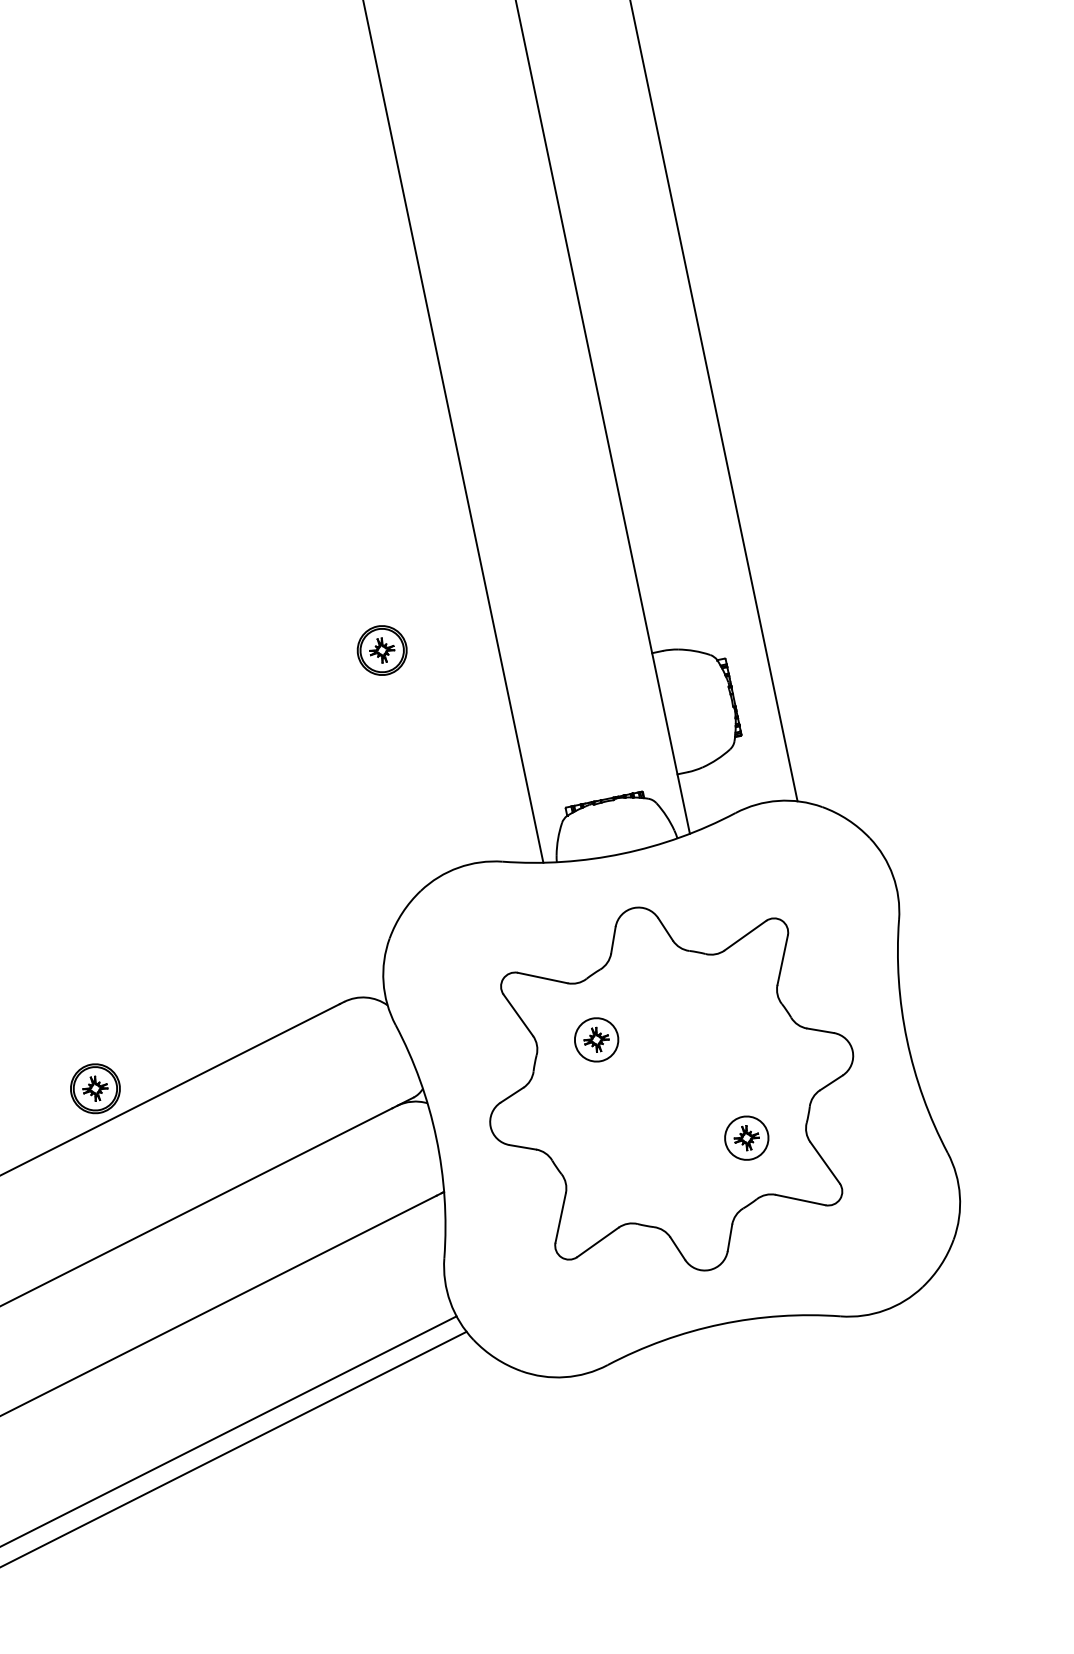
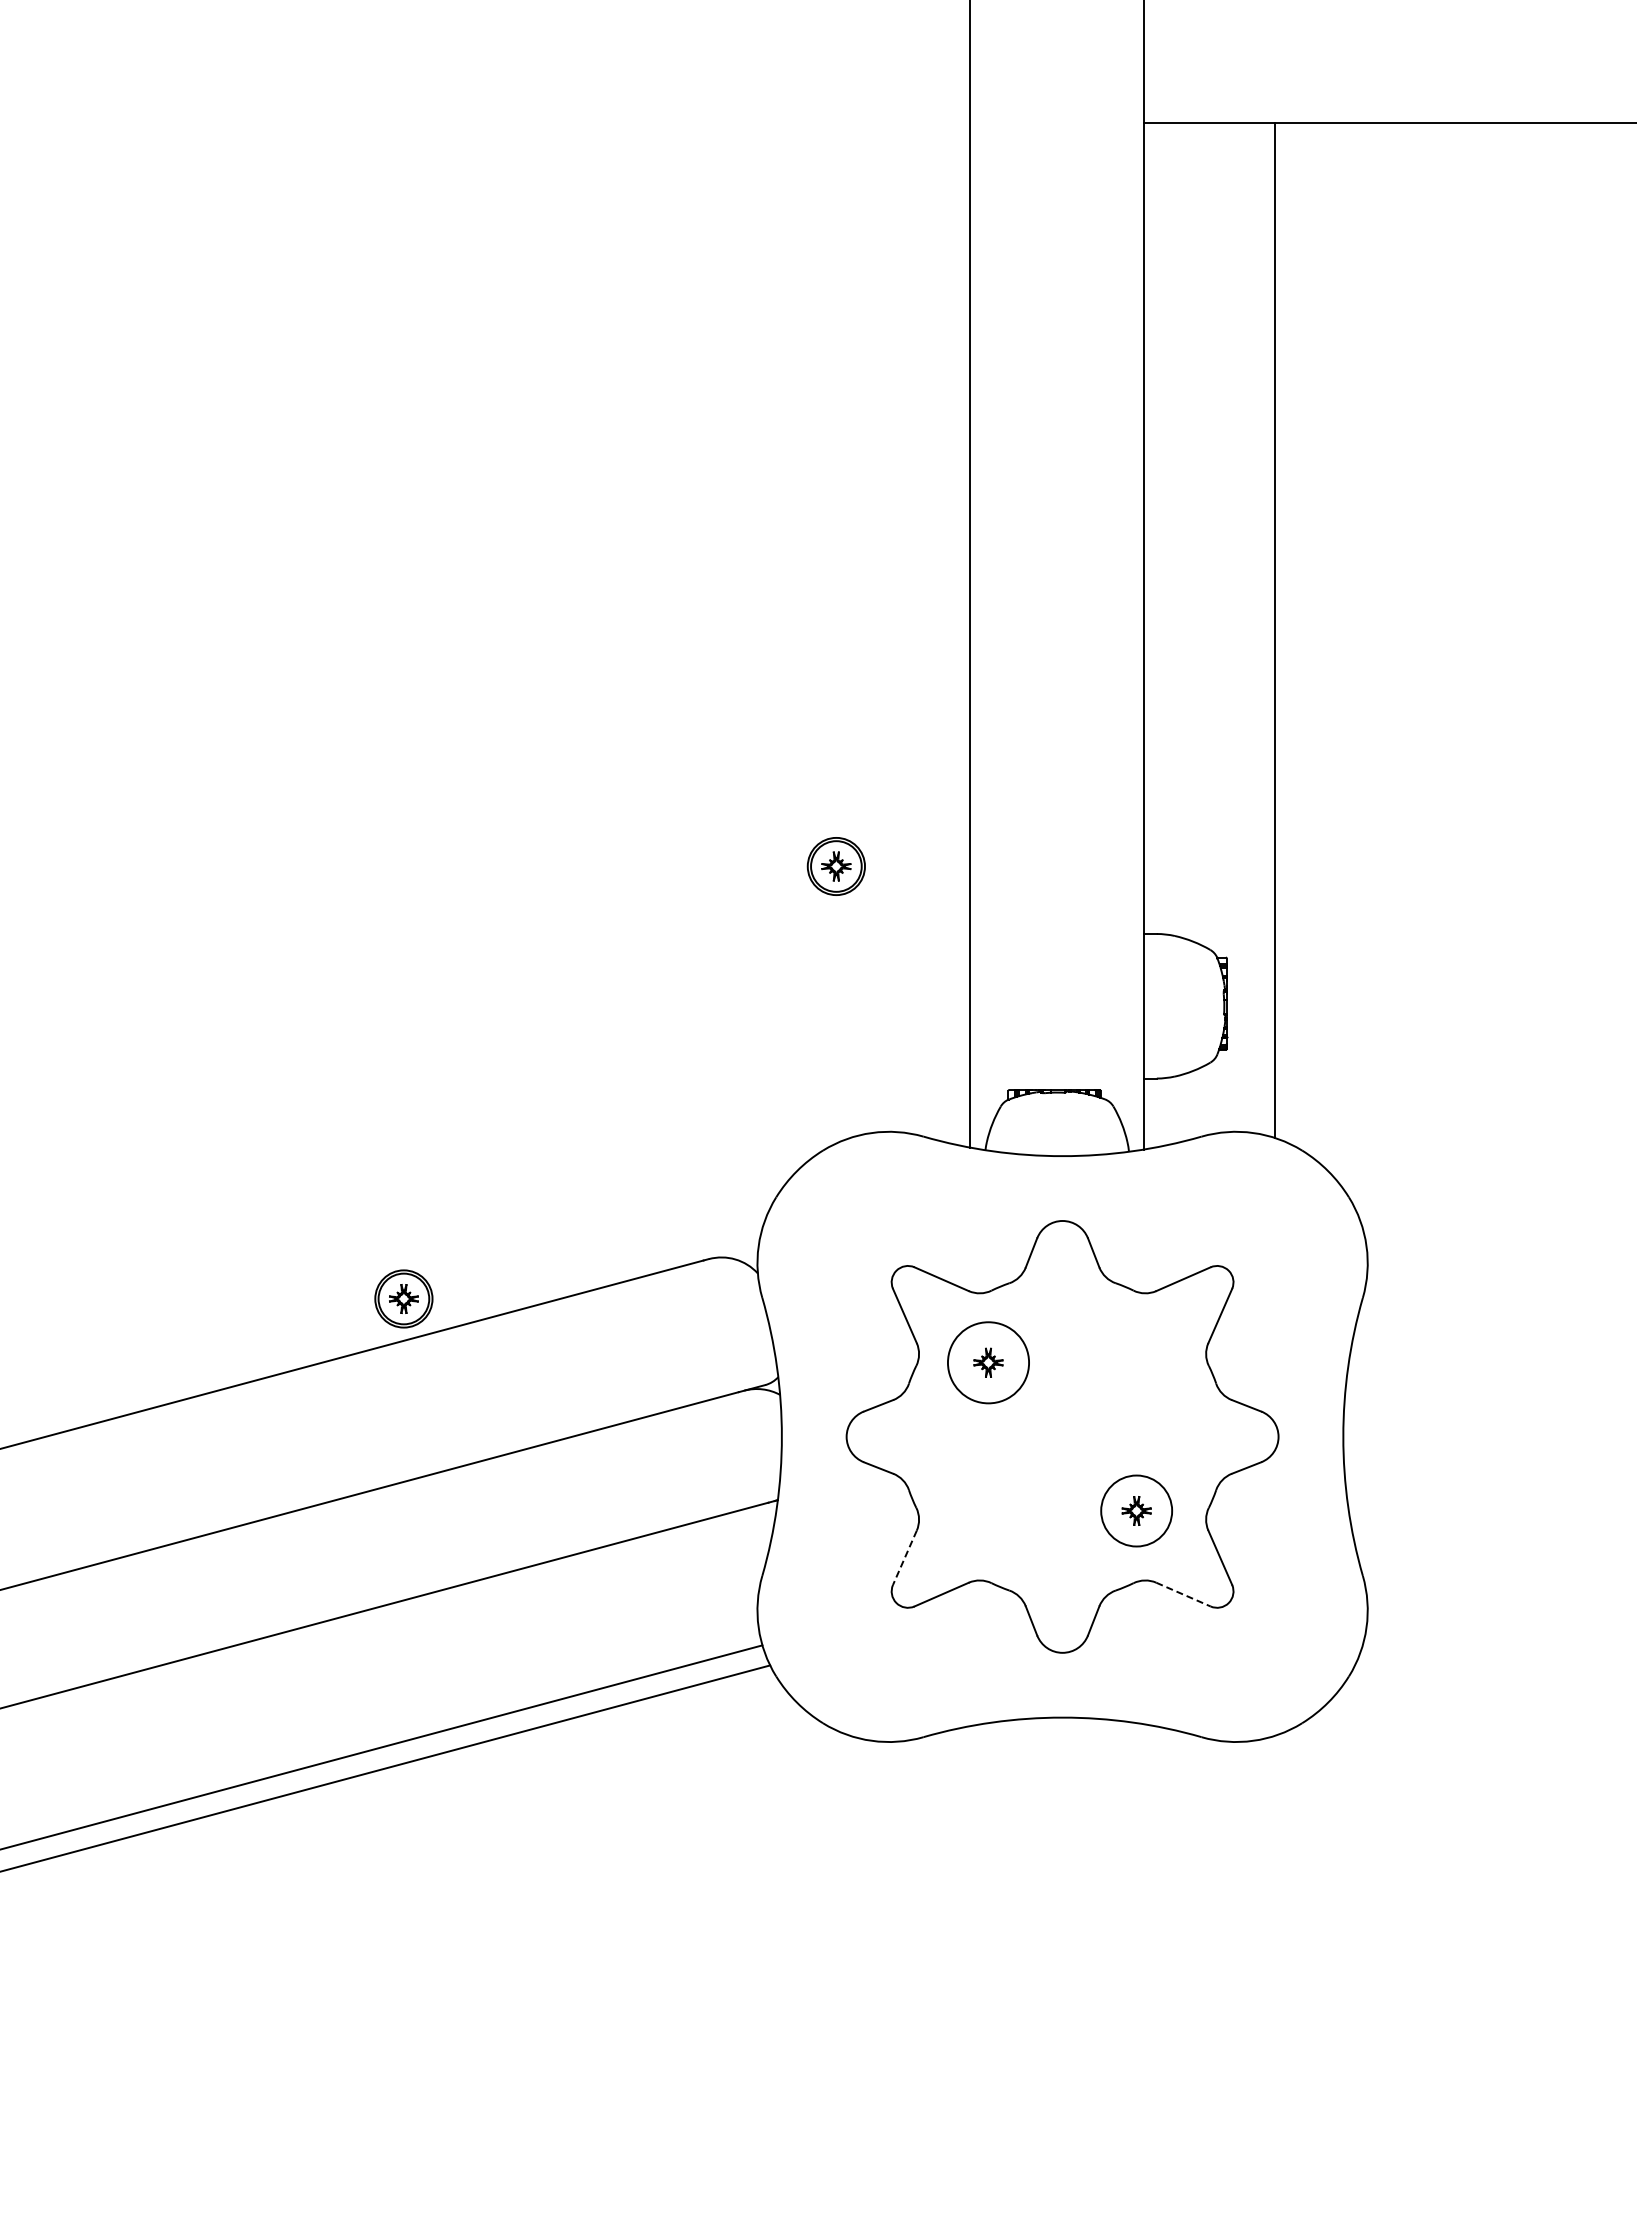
circle: (596, 1039) -> (988, 1362), size x1.6
circle: (746, 1137) -> (1136, 1510), size x1.4
line: (800, 1199) -> (1183, 1594), solid -> dashed
line: (560, 1217) -> (904, 1557), solid -> dashed

